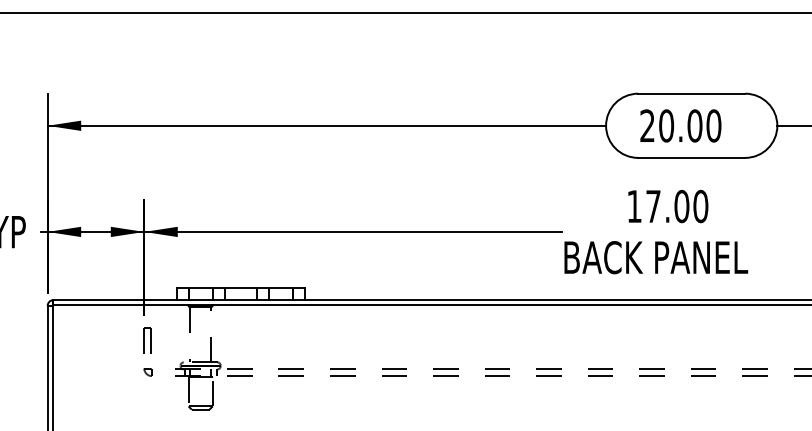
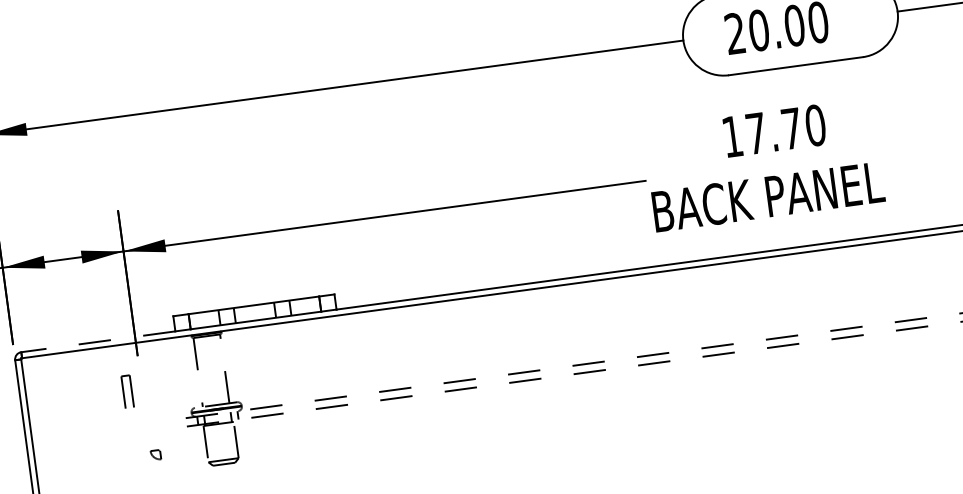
text: (681, 206) -> (791, 128), 17.00 -> 17.70
line: (114, 300) -> (97, 342), solid -> dashed
part: (147, 340) -> (127, 391), moved
part: (147, 372) -> (155, 455), moved

